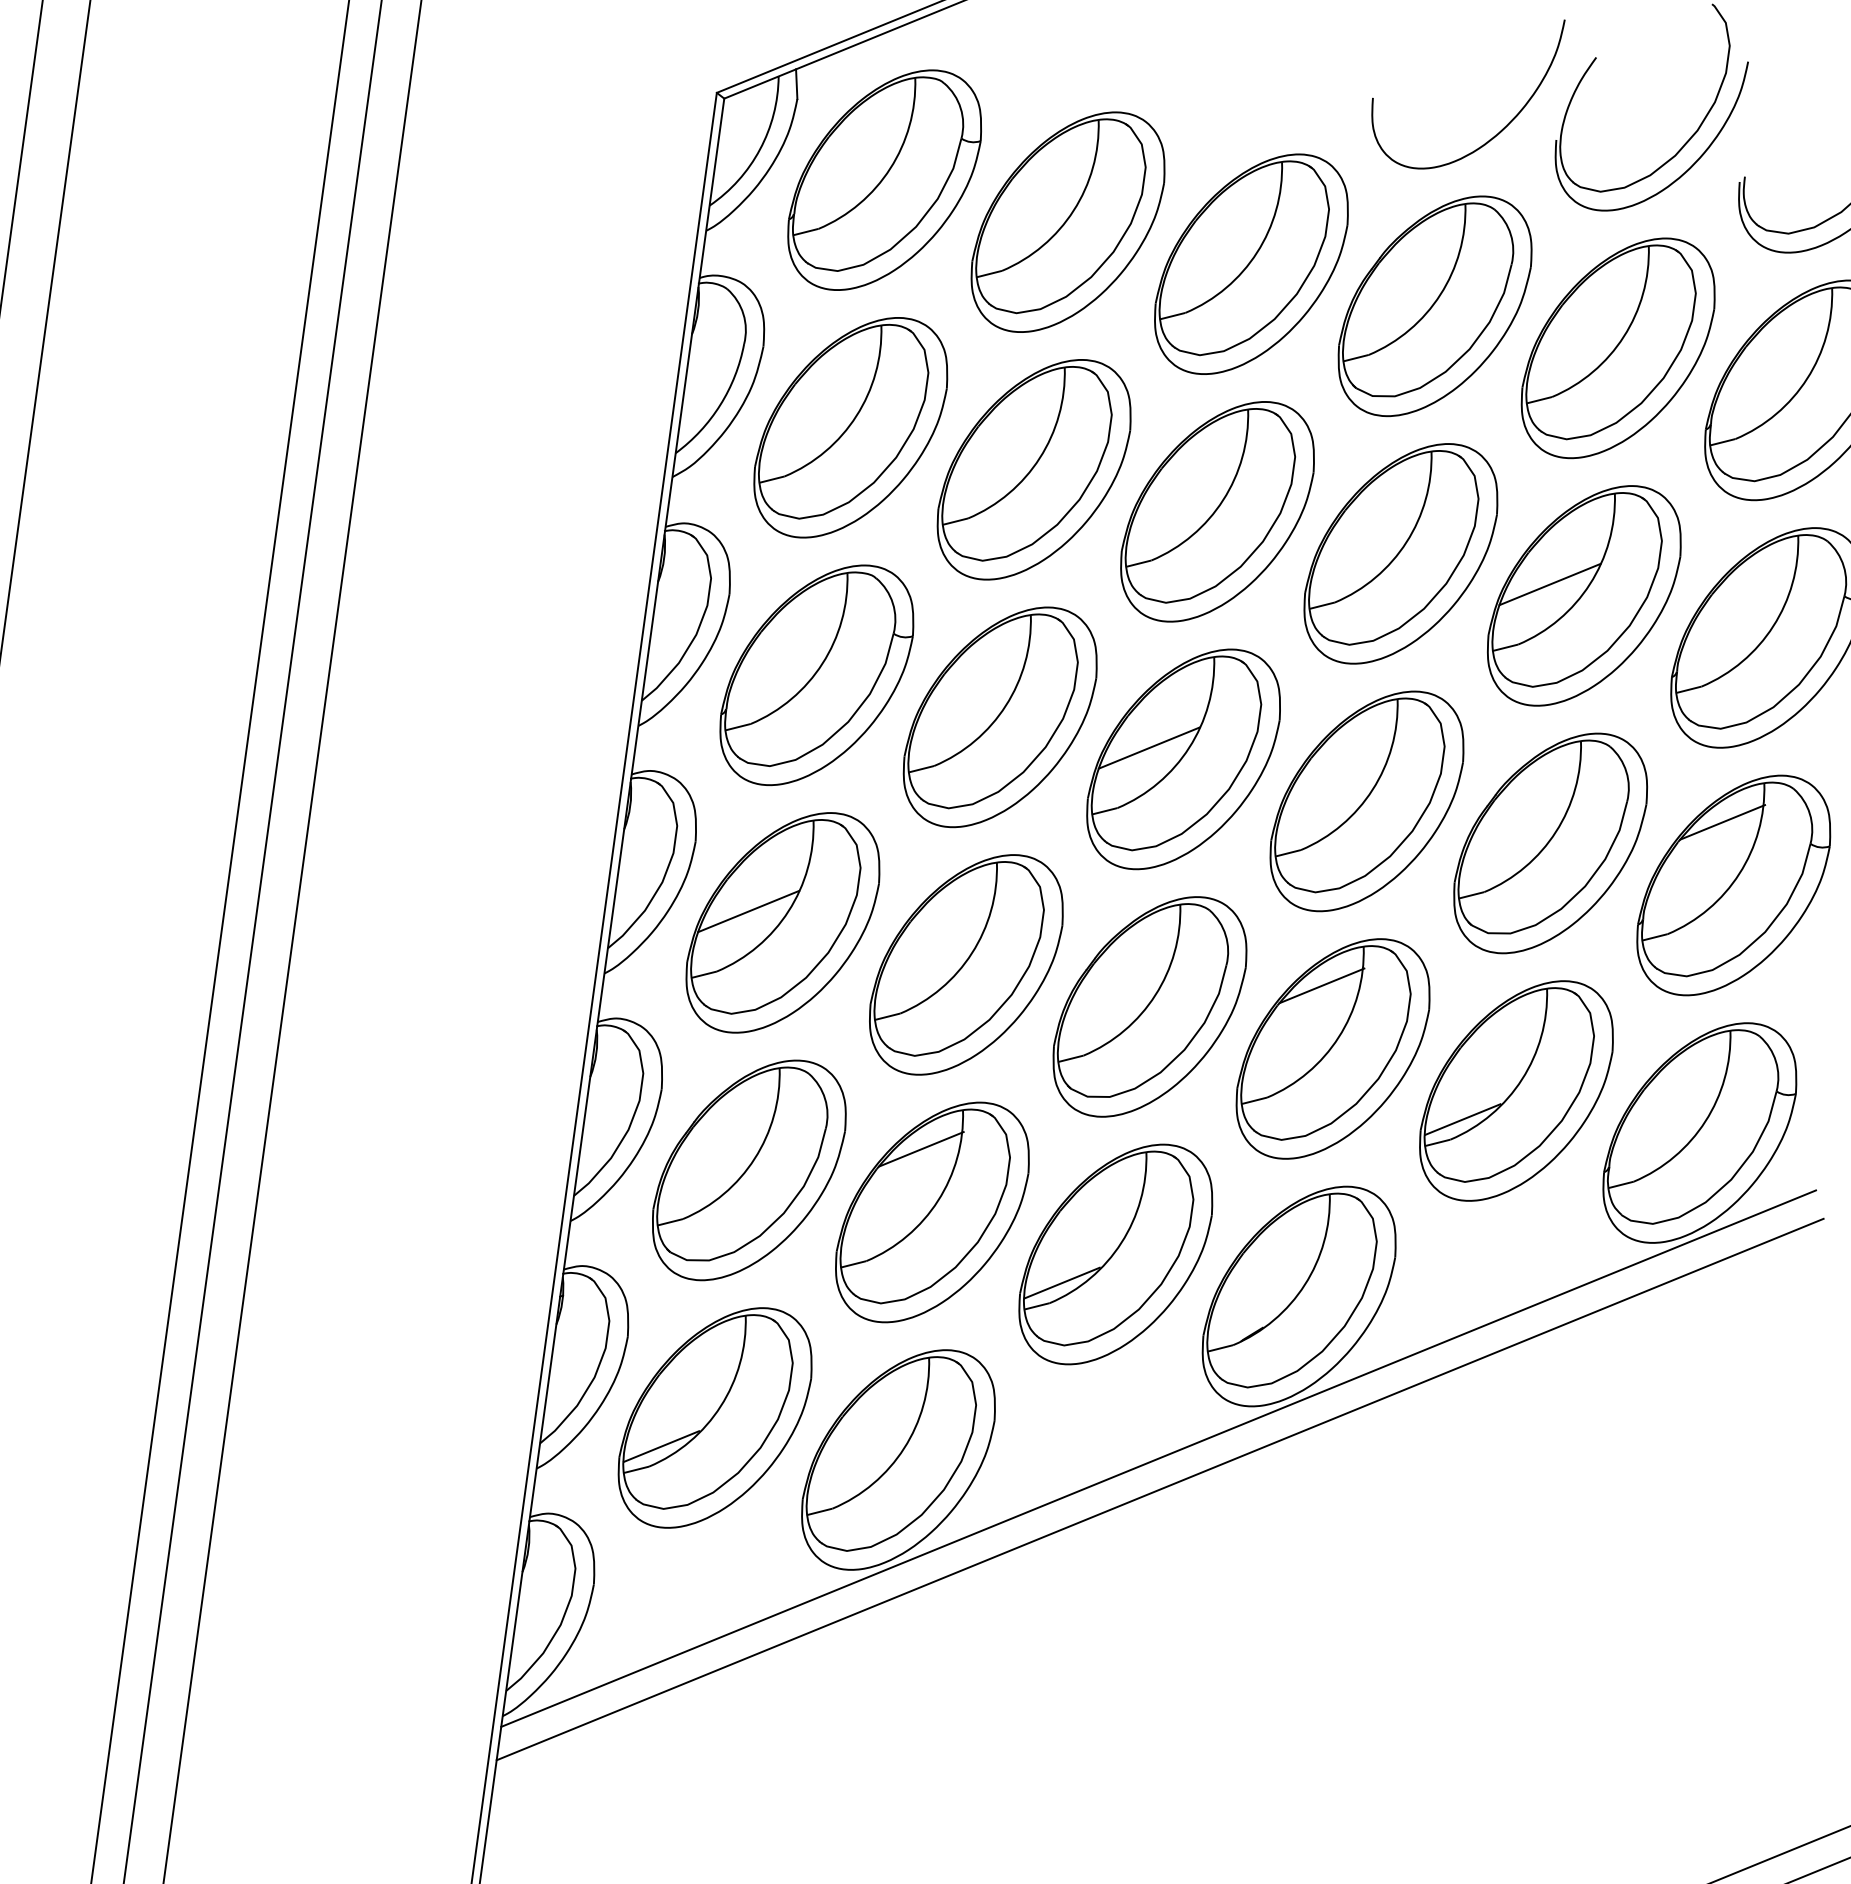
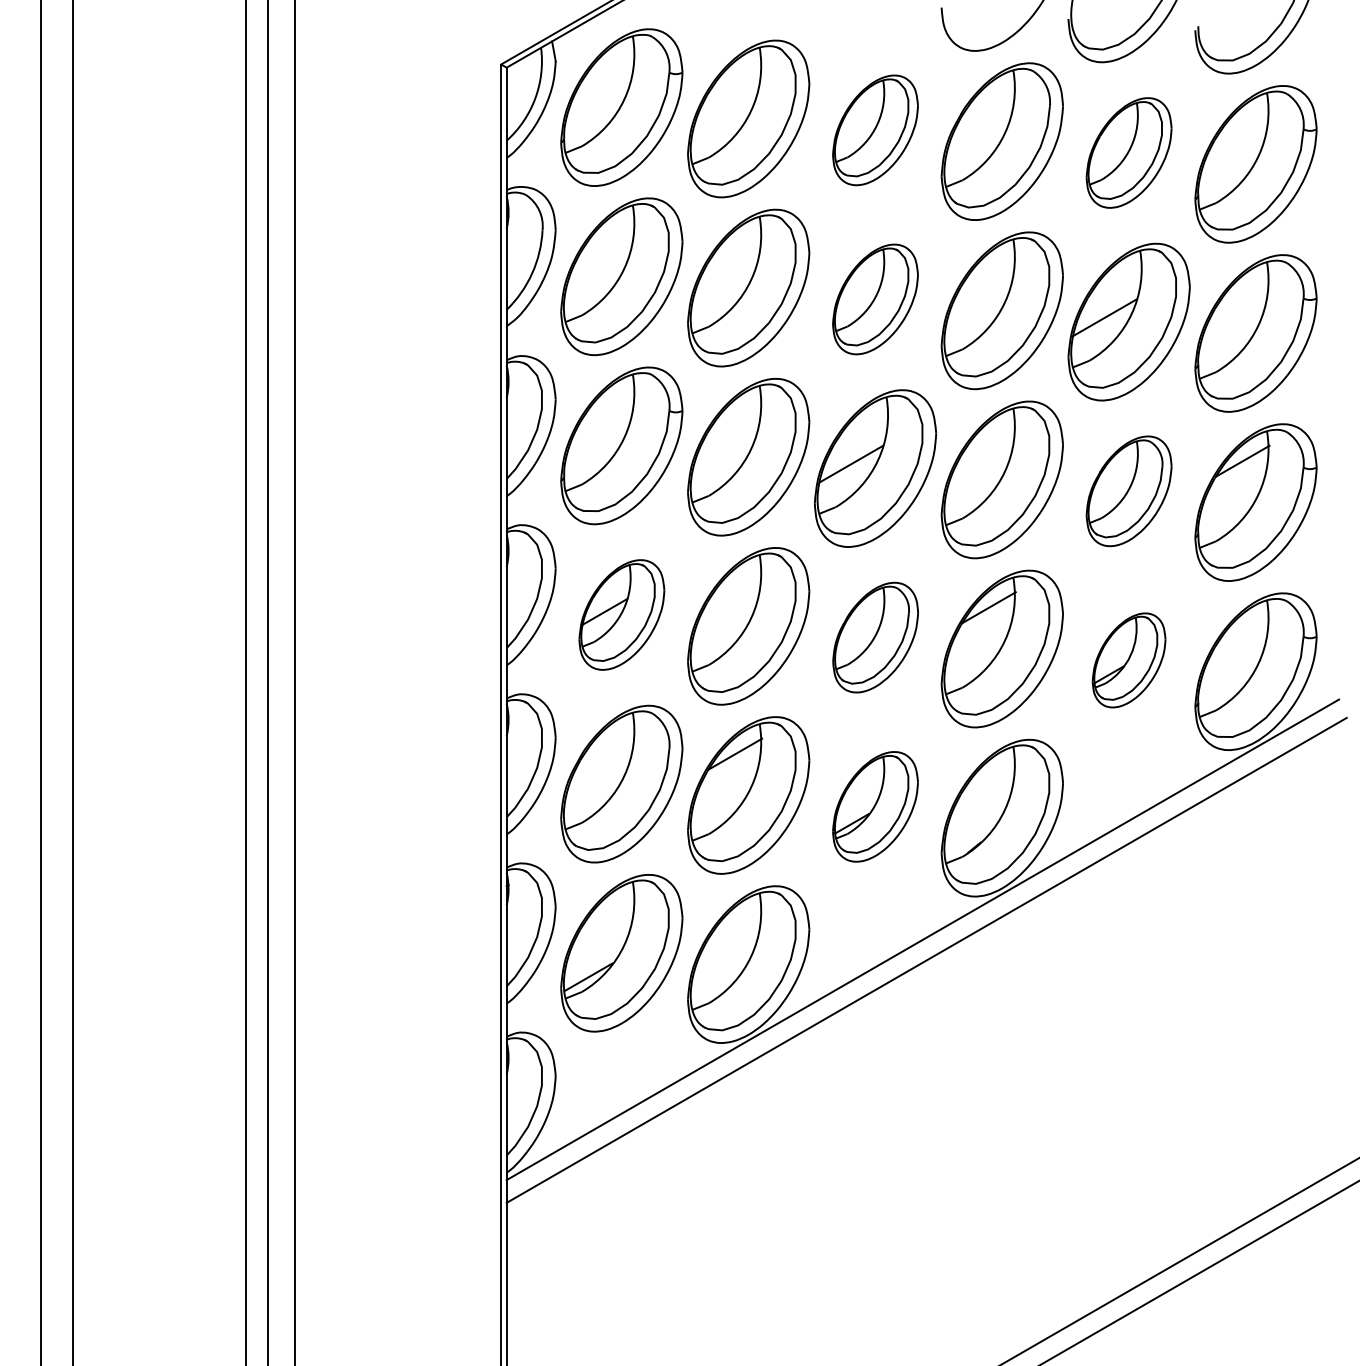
part: (1251, 264) -> (875, 130), size x0.7
part: (1617, 347) -> (1128, 152), size x0.7
part: (1217, 511) -> (875, 299), size x0.7
part: (1549, 843) -> (1128, 491), size x0.7
part: (782, 922) -> (621, 614), size x0.7
part: (1149, 1006) -> (875, 637), size x0.7
part: (1515, 1091) -> (1128, 660), size x0.6
part: (1116, 1254) -> (875, 806), size x0.7

